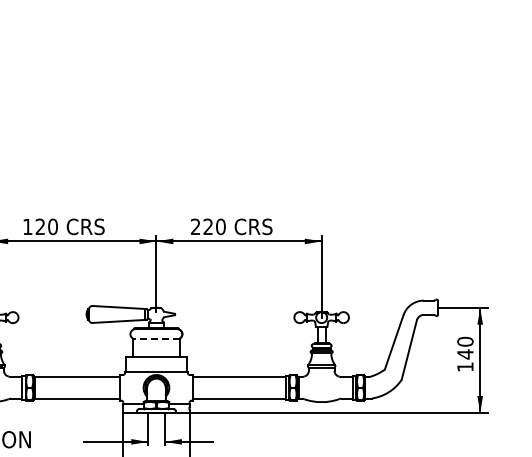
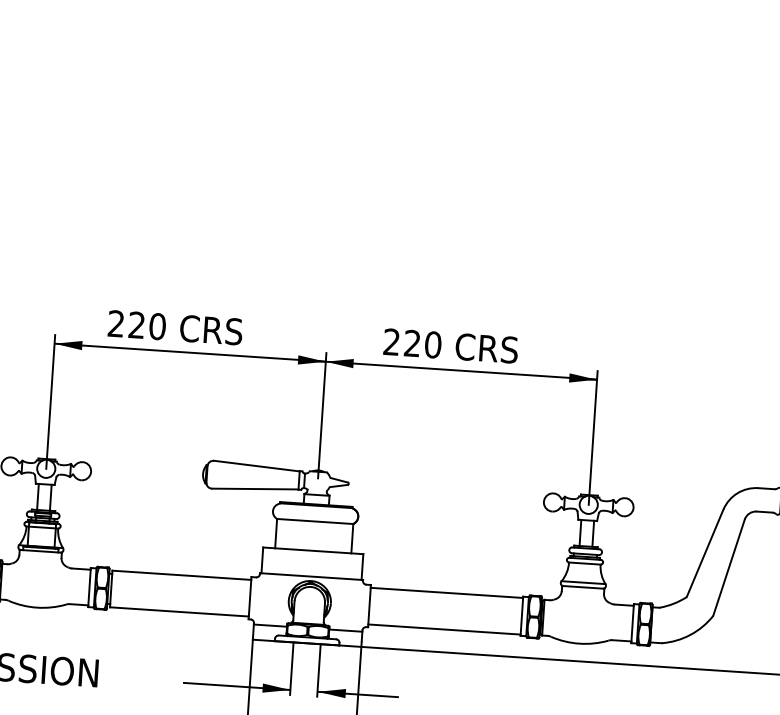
text: (27, 226) -> (115, 323), 120 -> 220
line: (155, 338) -> (313, 521), dashed -> solid

